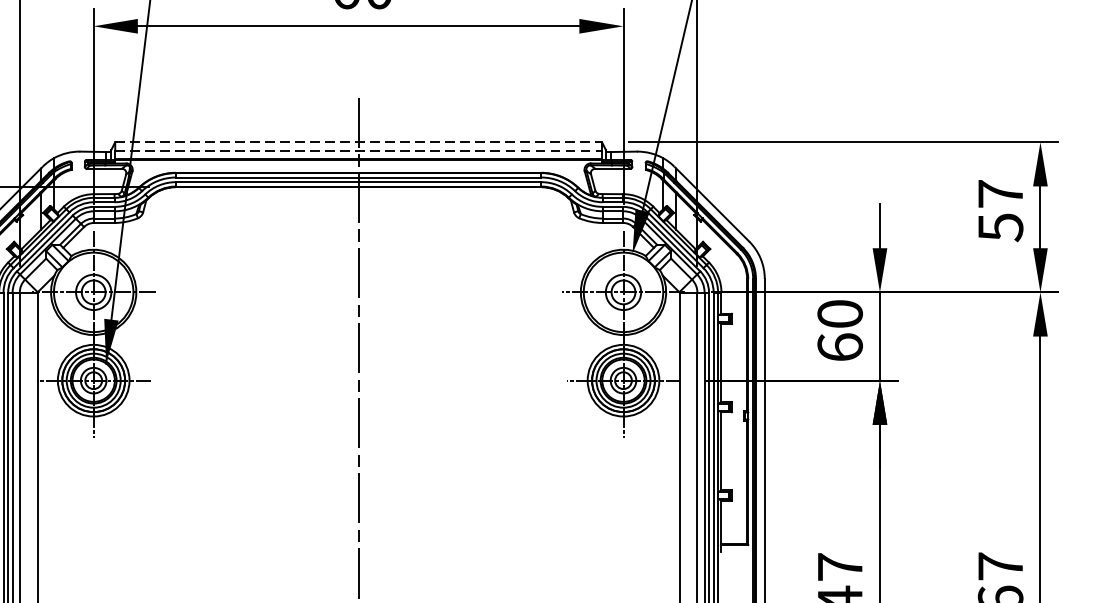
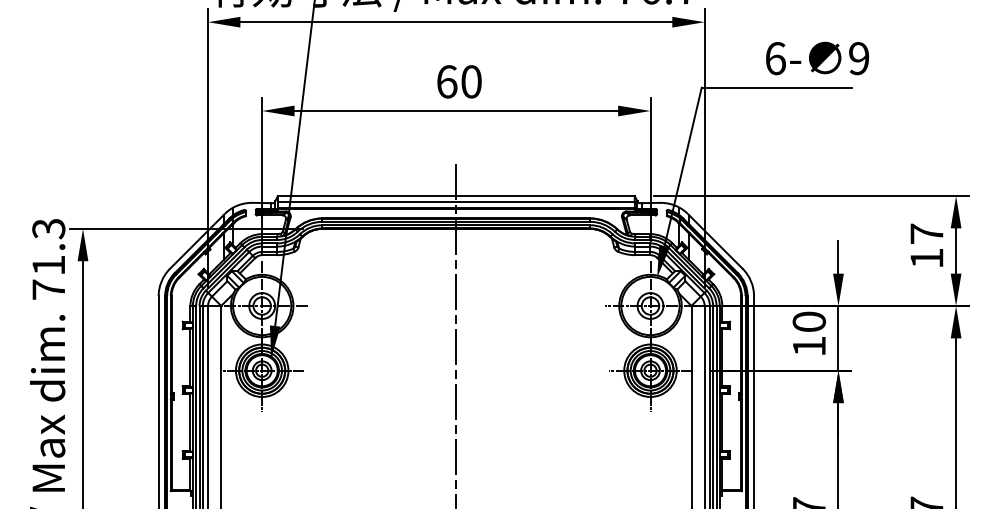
line: (358, 142) -> (456, 196), dashed -> solid
line: (358, 151) -> (456, 202), dashed -> solid
text: (1000, 227) -> (926, 258), 57 -> 17
text: (840, 347) -> (809, 346), 60 -> 10

